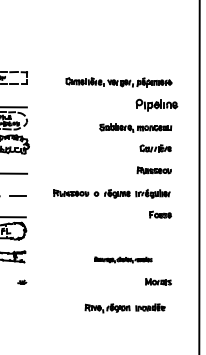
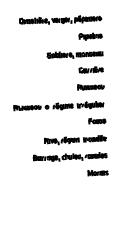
part: (156, 105) -> (90, 36), size x0.71
part: (123, 259) -> (70, 156), size x1.67
part: (124, 308) -> (74, 140), moved

